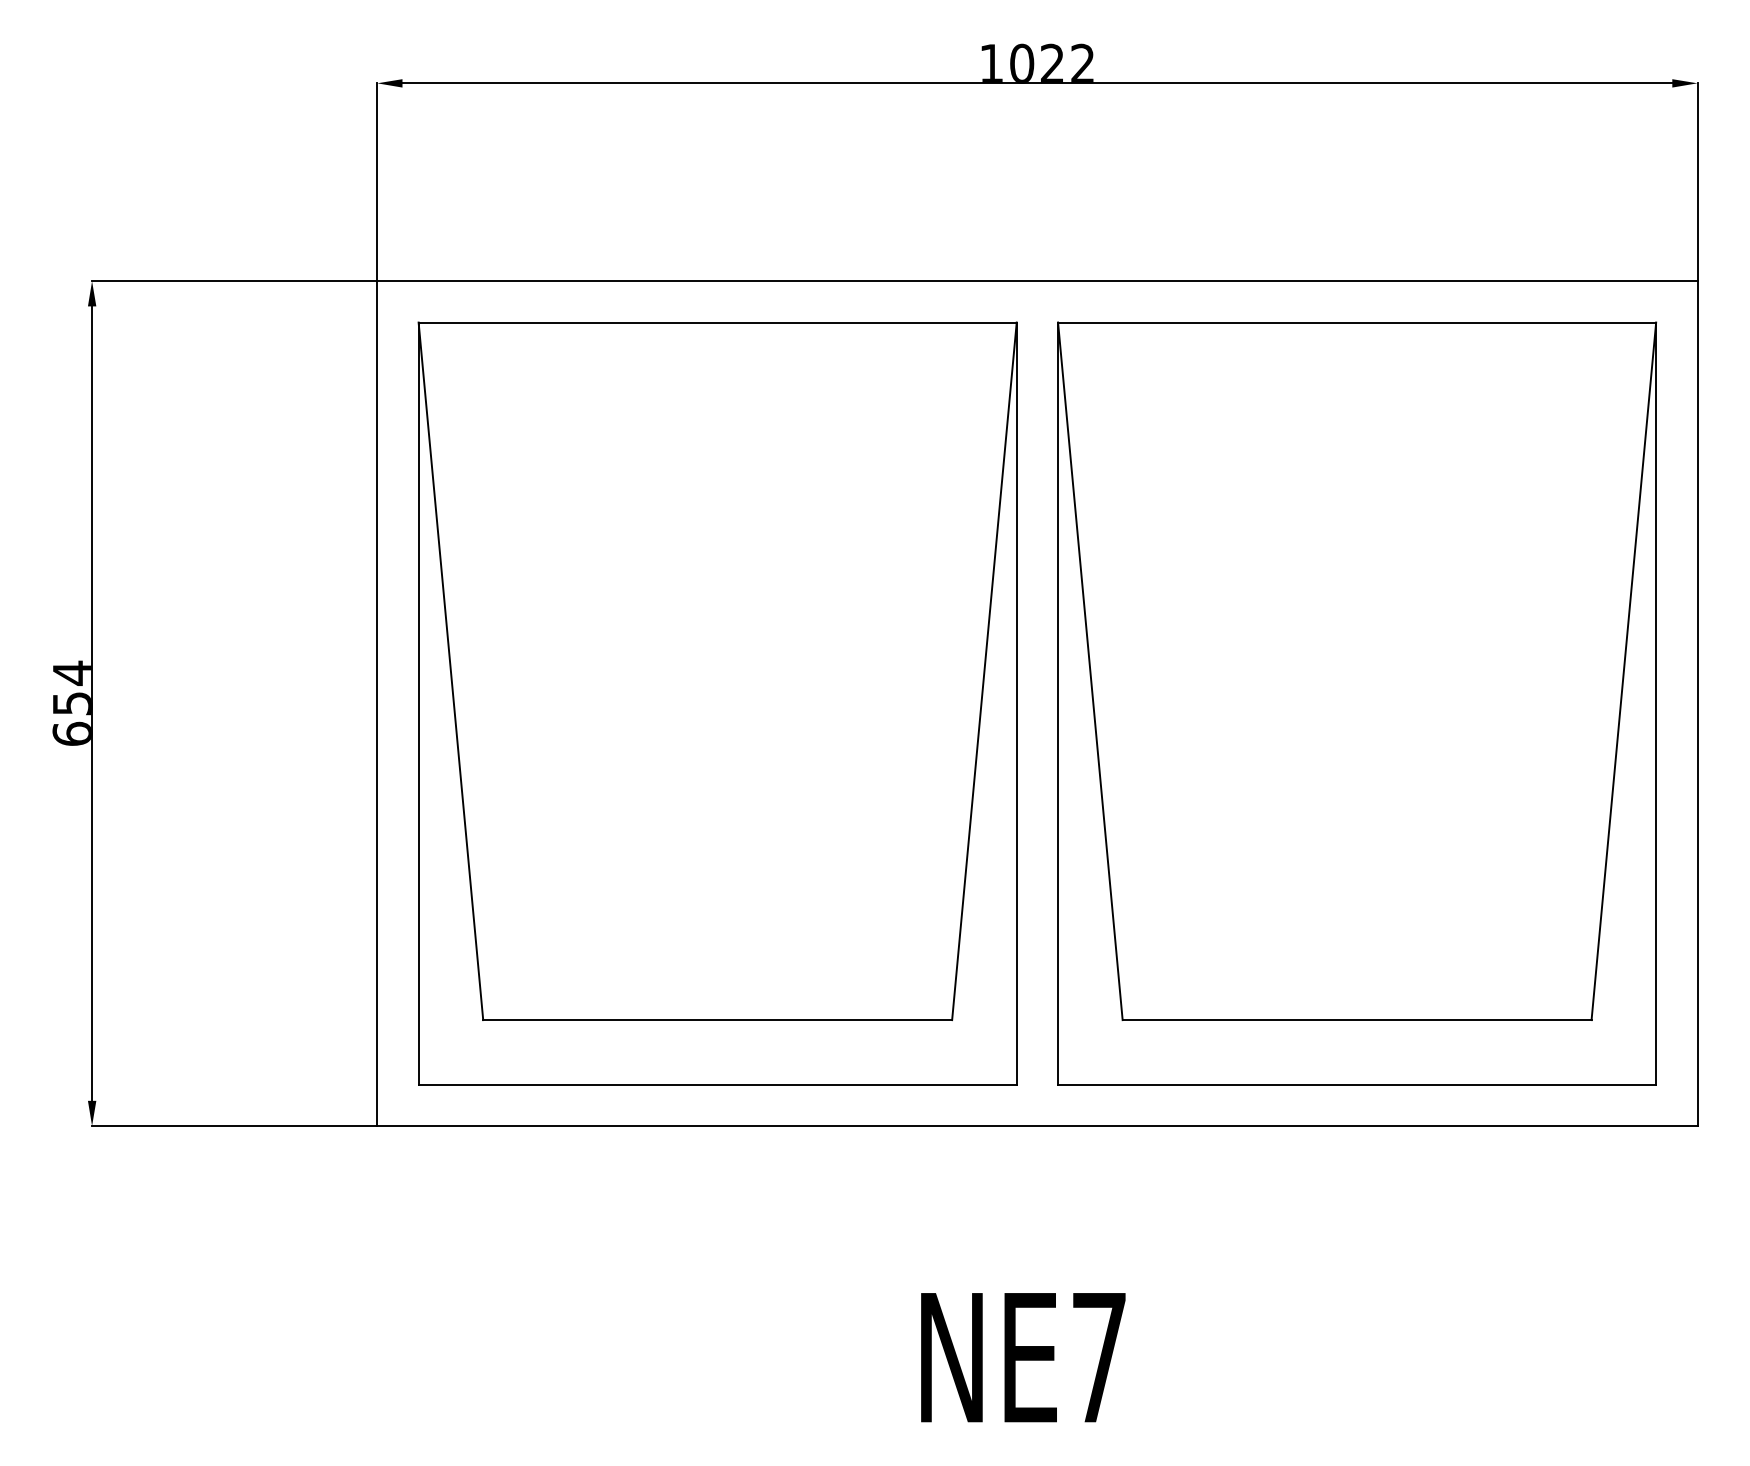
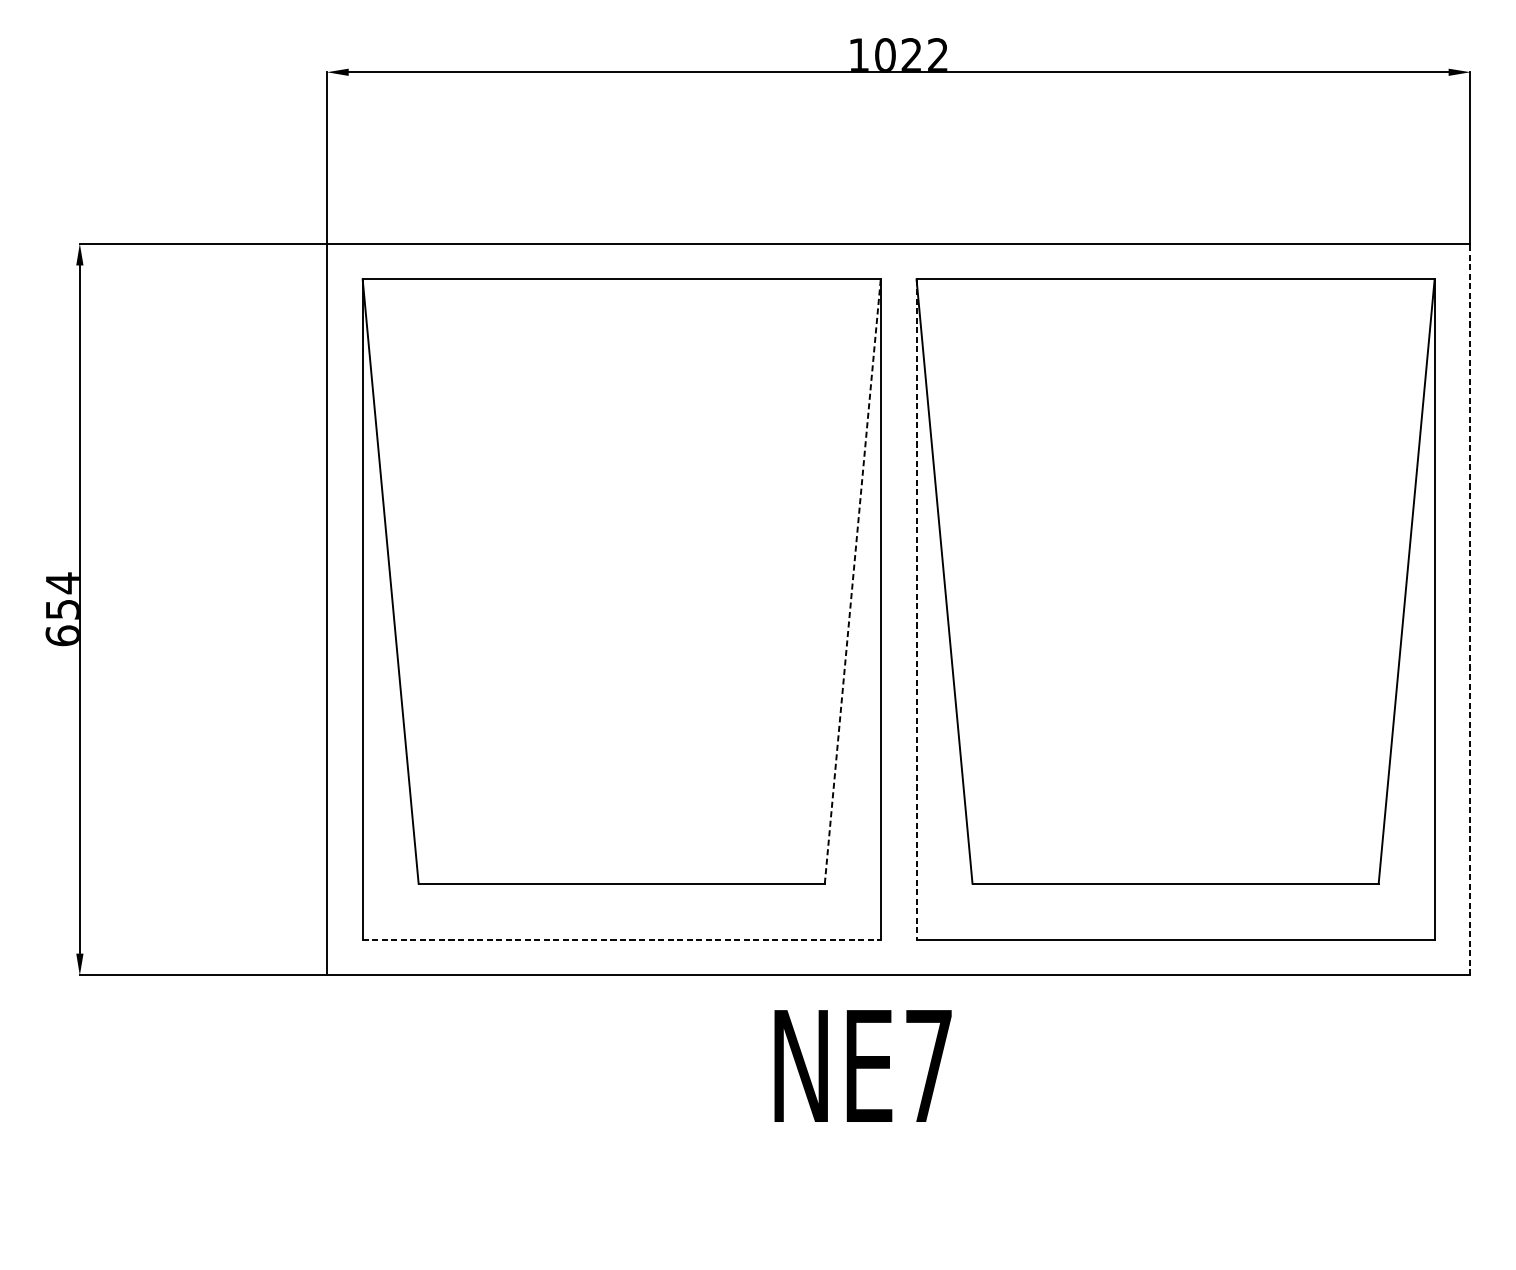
line: (984, 670) -> (852, 580), solid -> dashed
line: (1697, 703) -> (1470, 609), solid -> dashed
line: (1058, 704) -> (916, 610), solid -> dashed
line: (718, 1084) -> (622, 939), solid -> dashed
text: (1023, 1357) -> (863, 1065), moved

